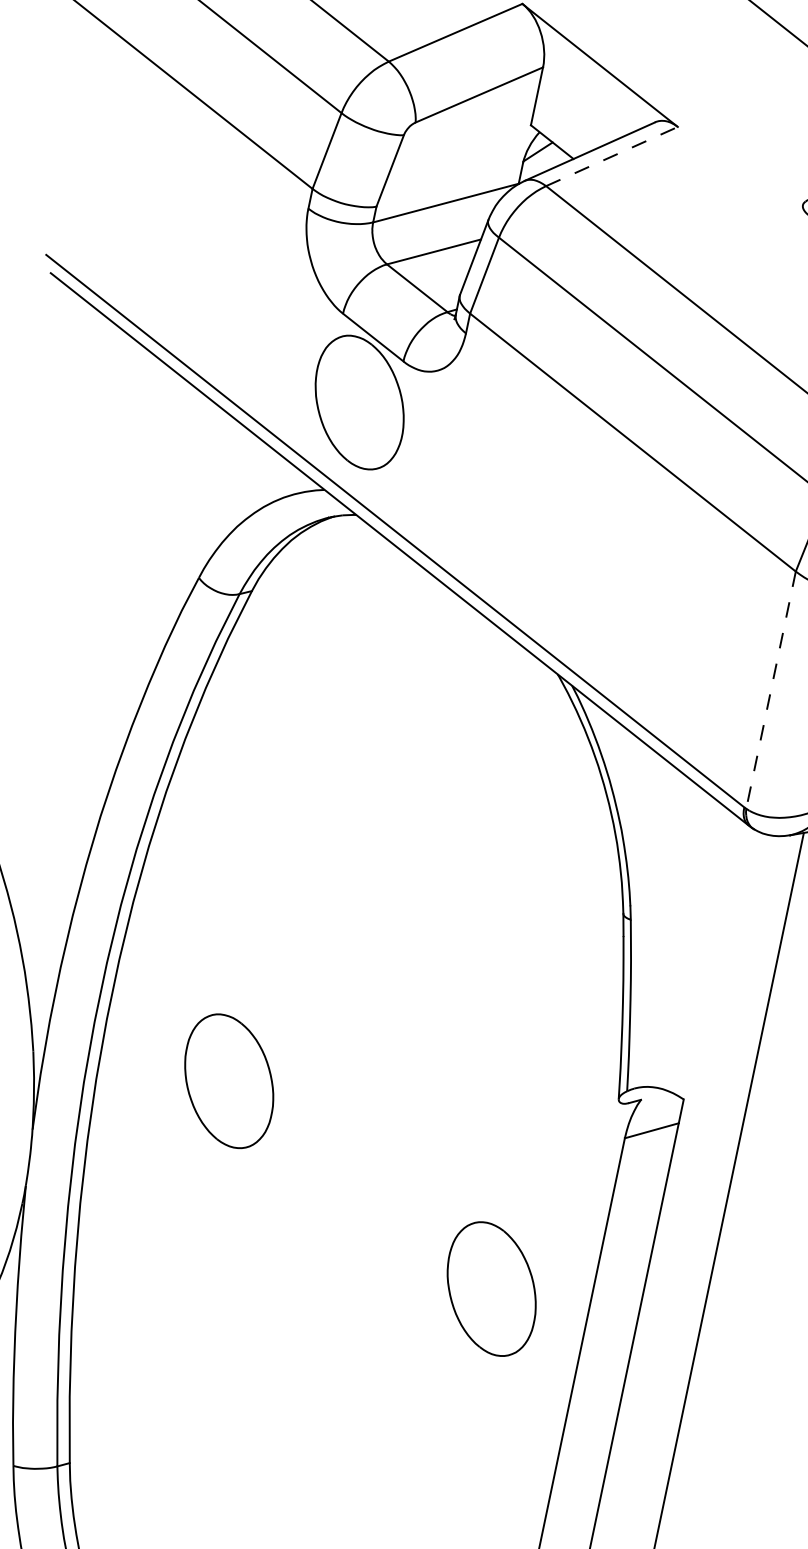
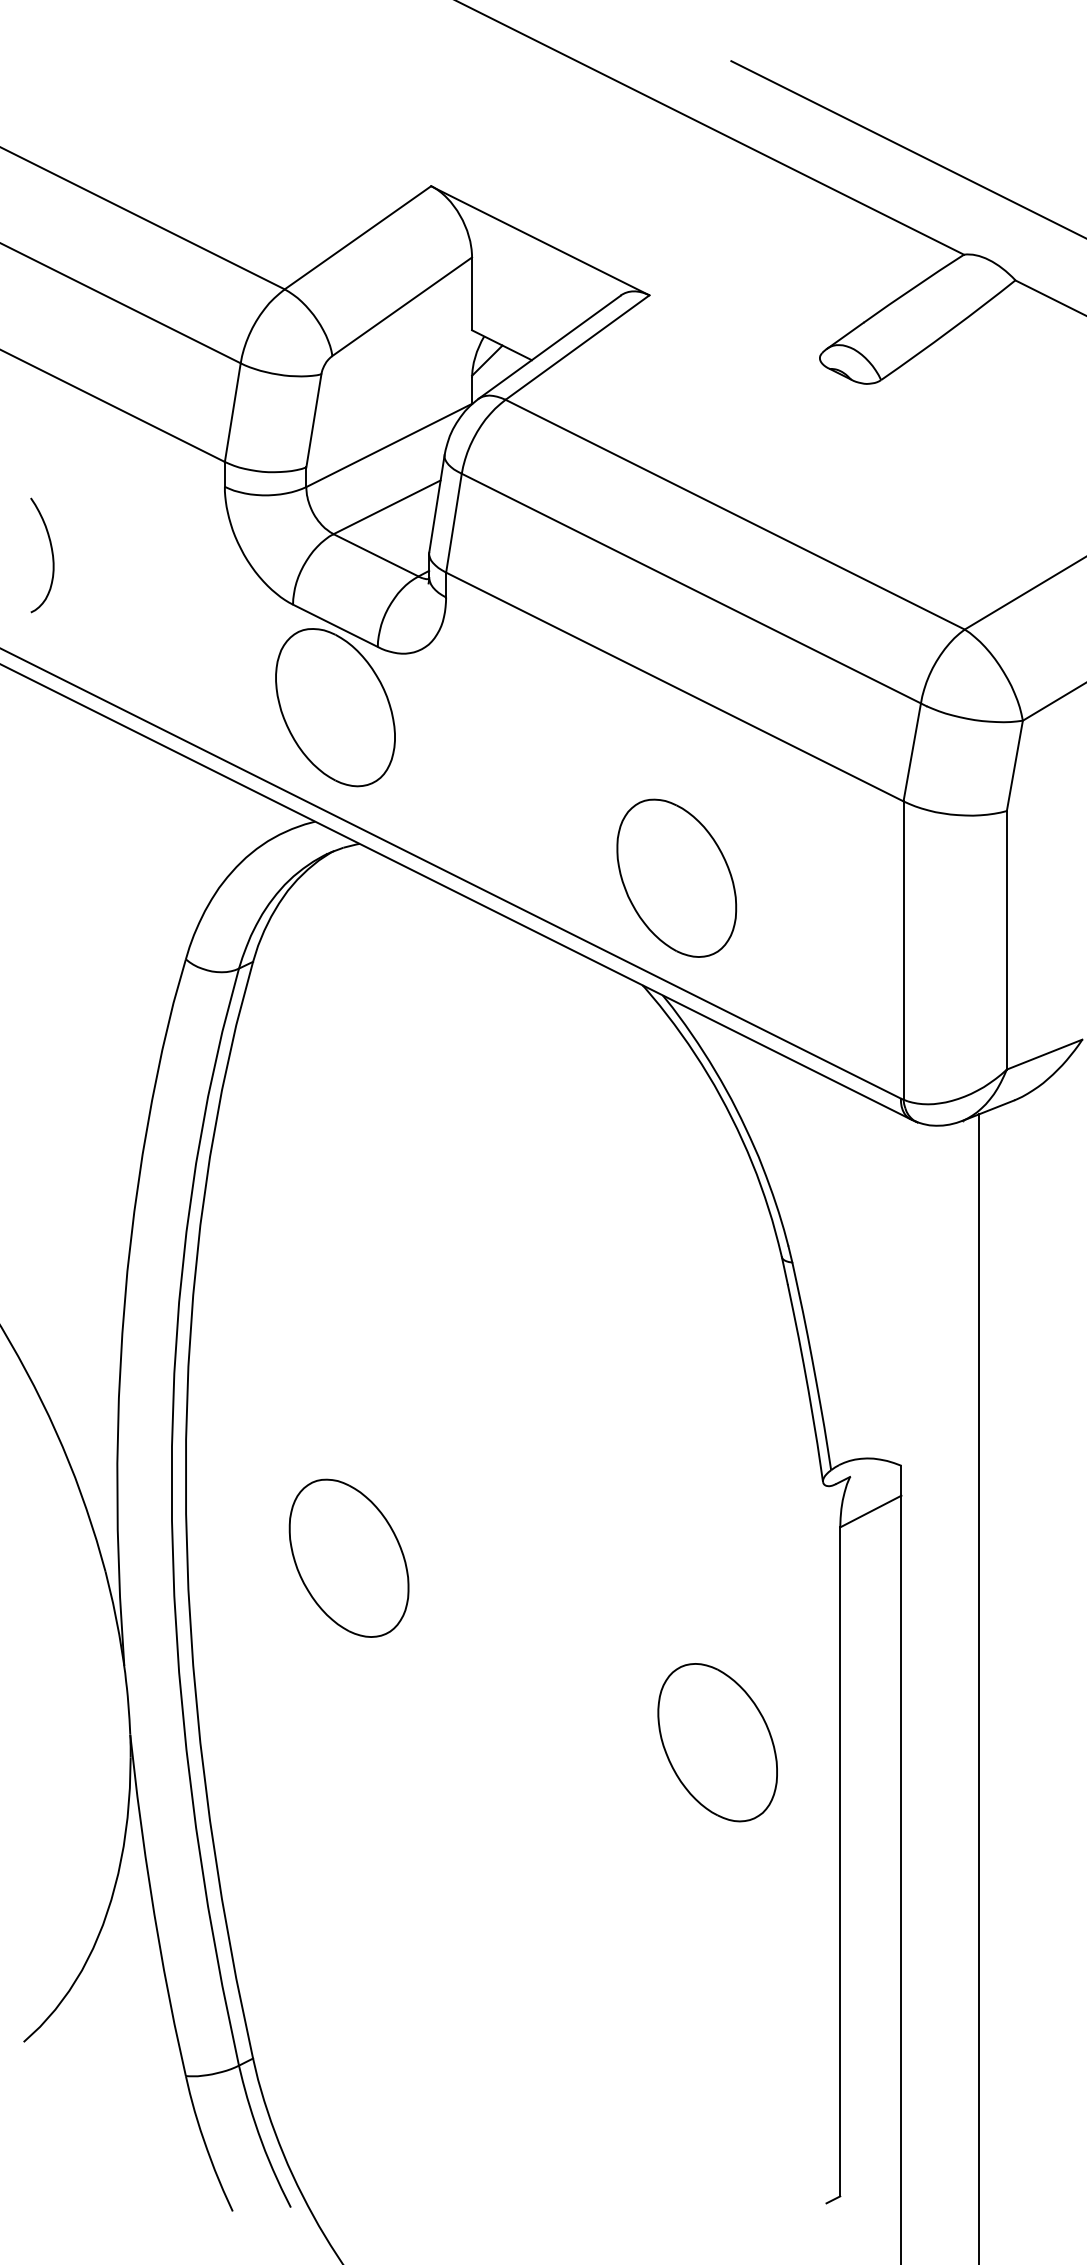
line: (611, 156) -> (577, 347), dashed -> solid
curve: (159, 233) -> (51, 554), added
part: (602, 594) -> (676, 877), added
line: (770, 690) -> (903, 951), dashed -> solid

